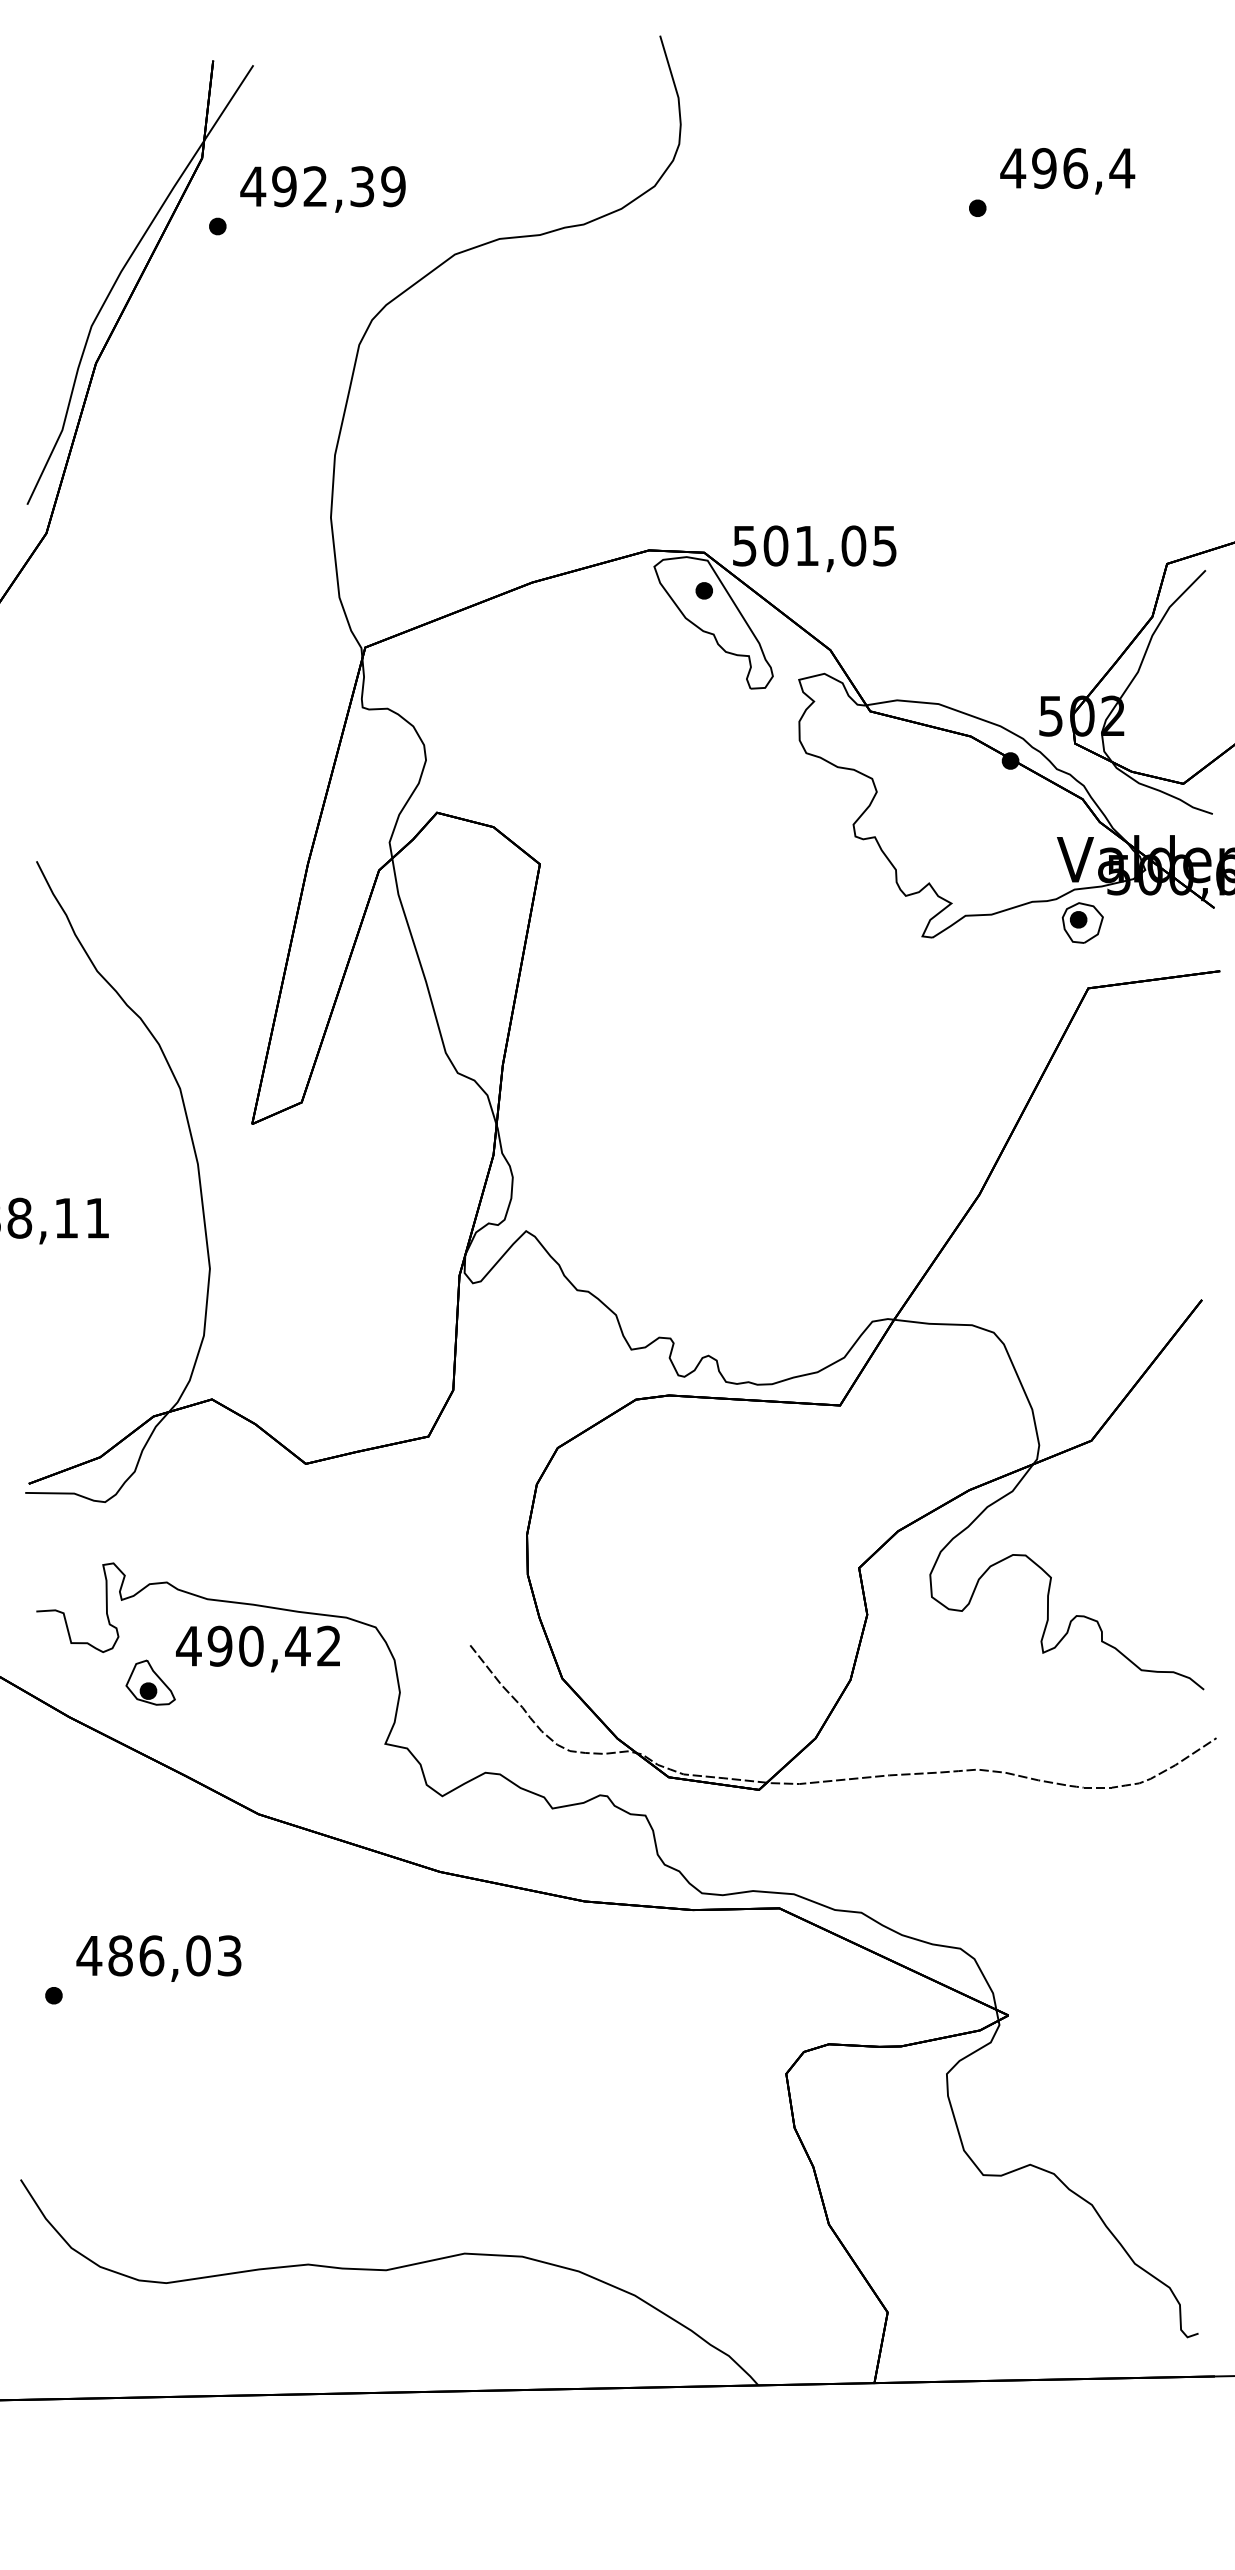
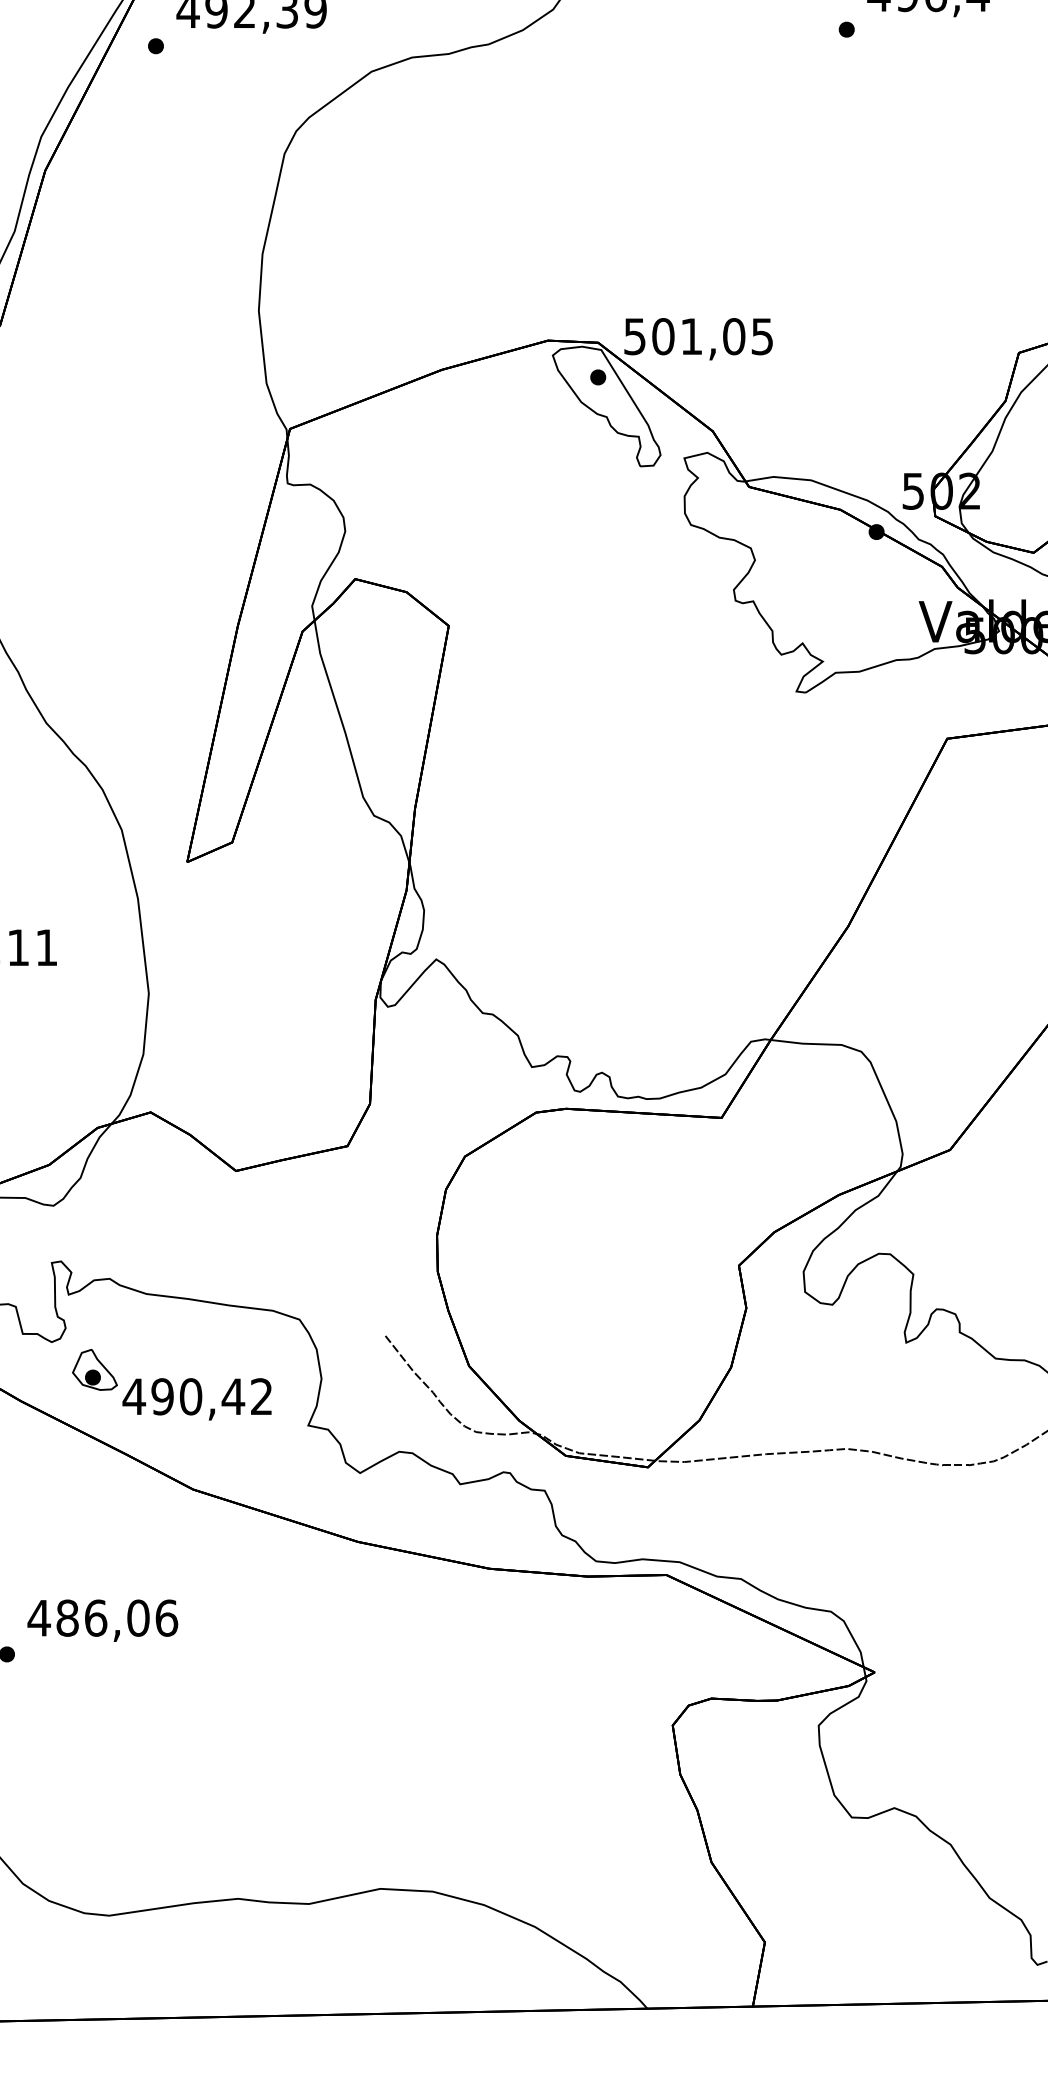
part: (1082, 922) -> (941, 678), removed
text: (257, 1648) -> (196, 1398), moved
text: (229, 1955) -> (166, 1617), 486,03 -> 486,06

